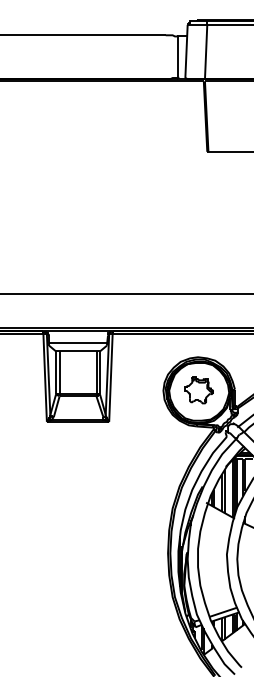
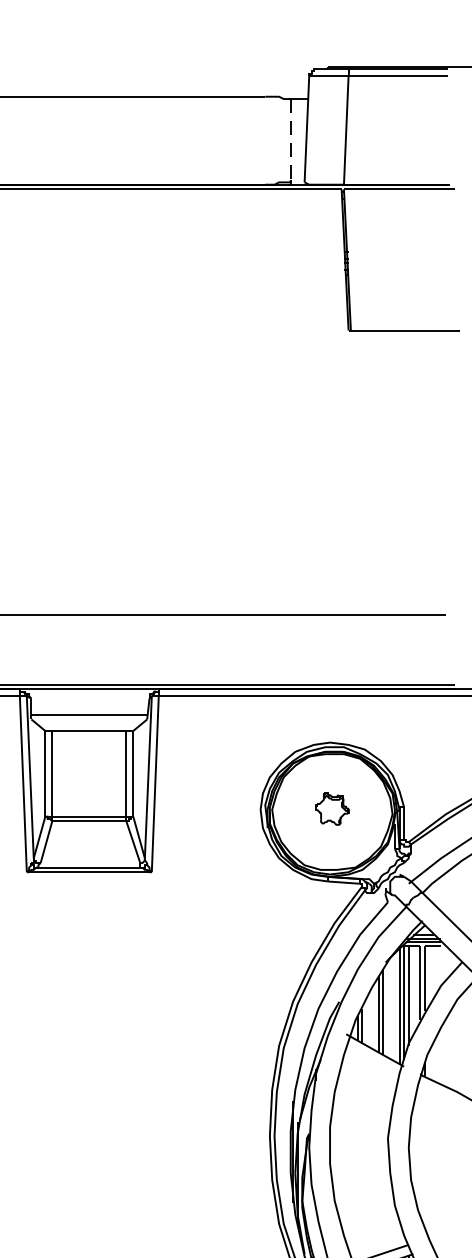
line: (178, 57) -> (290, 141), solid -> dashed
part: (198, 390) -> (330, 809), size x0.6

